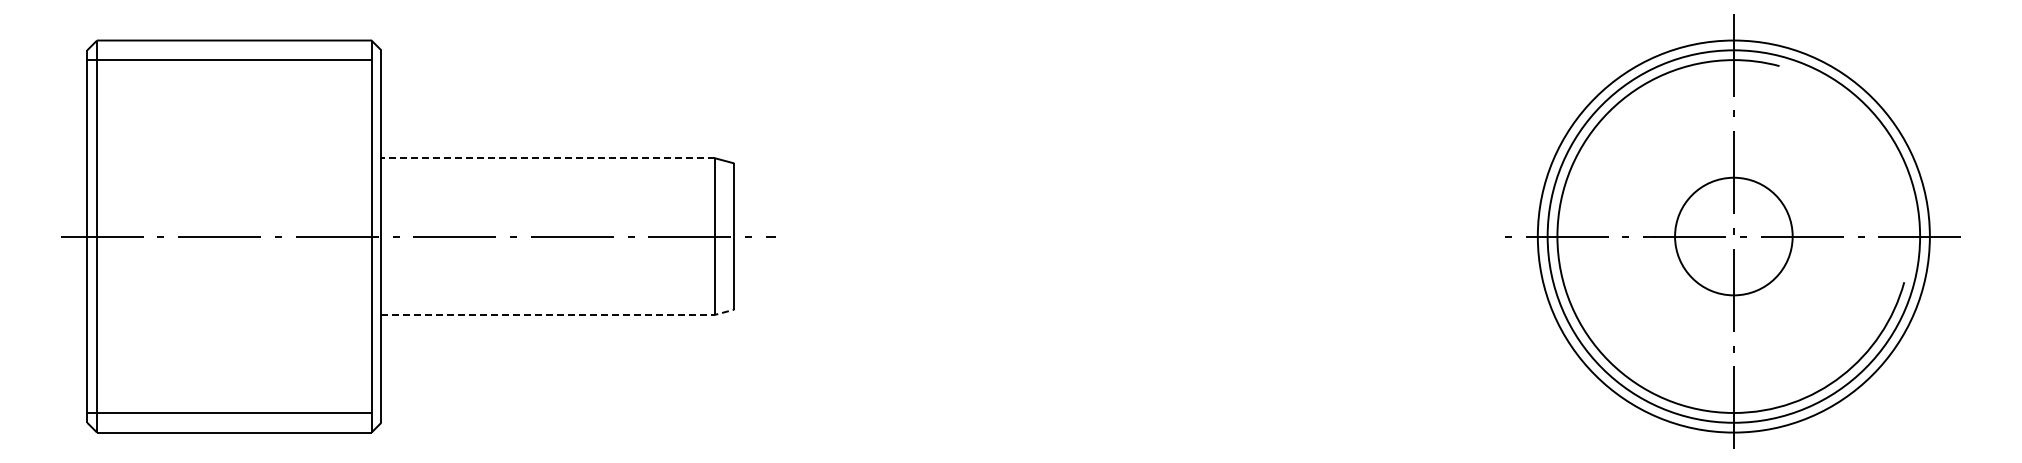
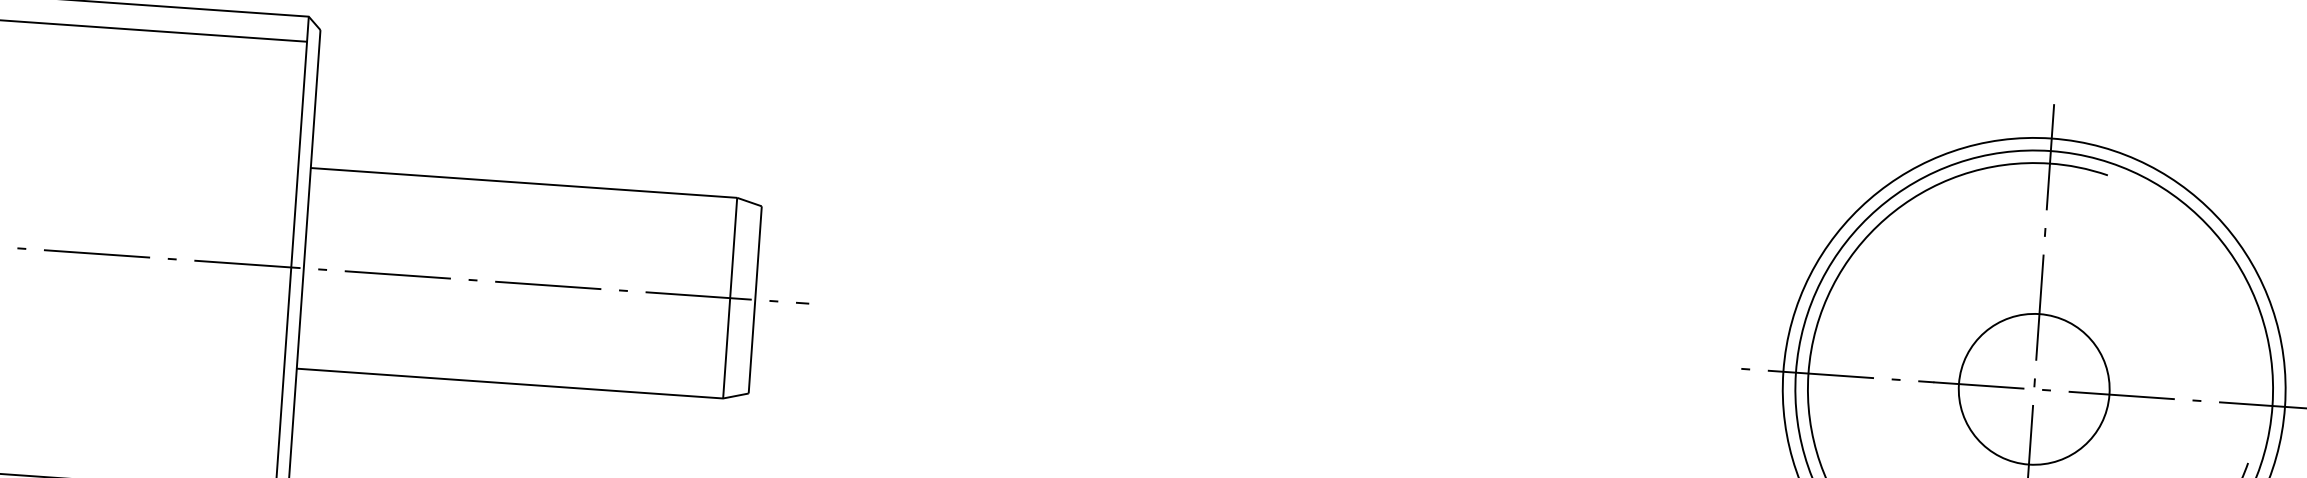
line: (547, 158) -> (523, 183), dashed -> solid
line: (558, 314) -> (523, 383), dashed -> solid

